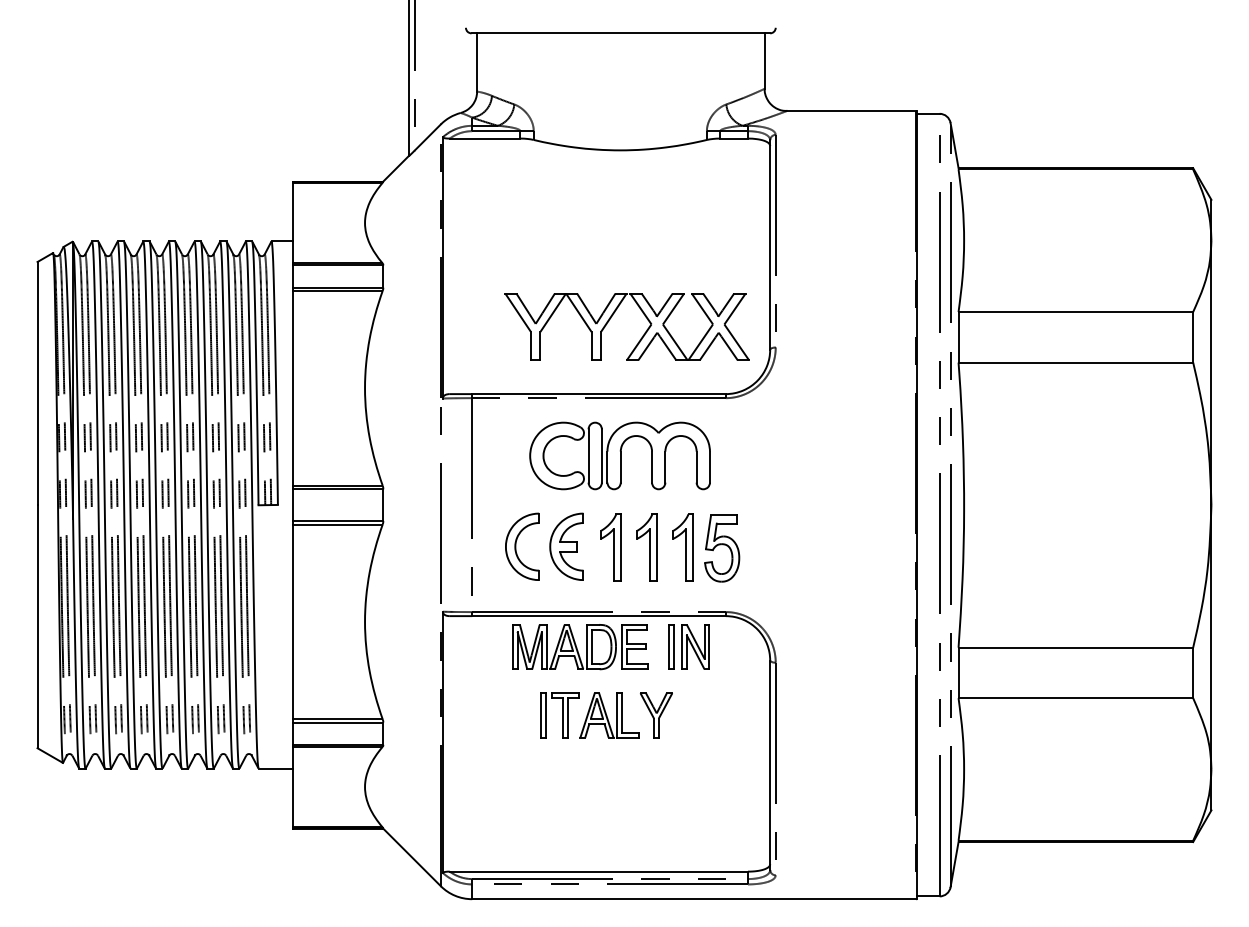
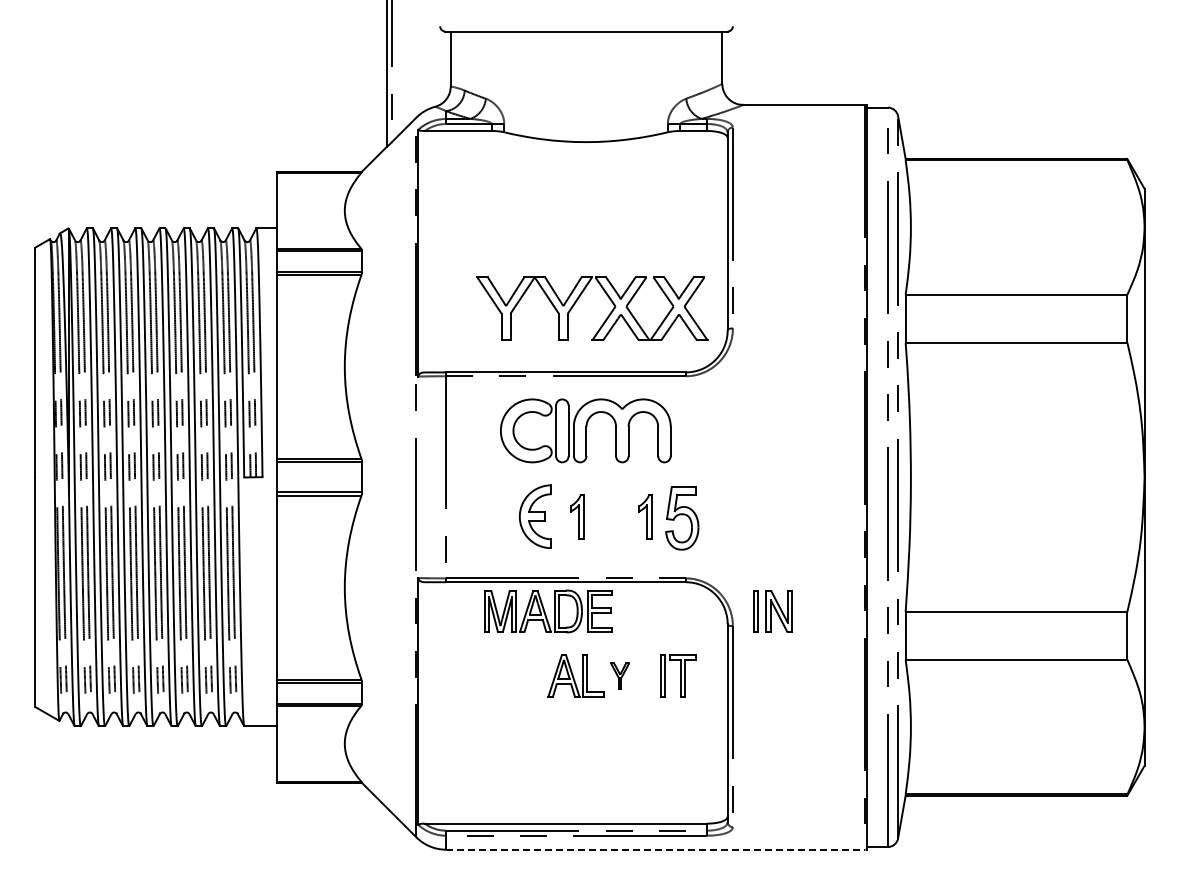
part: (522, 546) -> (493, 516), removed
part: (610, 547) -> (576, 517), size x0.7
part: (647, 547) -> (611, 517), removed
part: (683, 547) -> (645, 517), size x0.7
part: (688, 647) -> (772, 611), moved
part: (560, 714) -> (678, 675), moved
part: (655, 714) -> (619, 675), size x0.6
line: (693, 898) -> (655, 849), solid -> dashed

